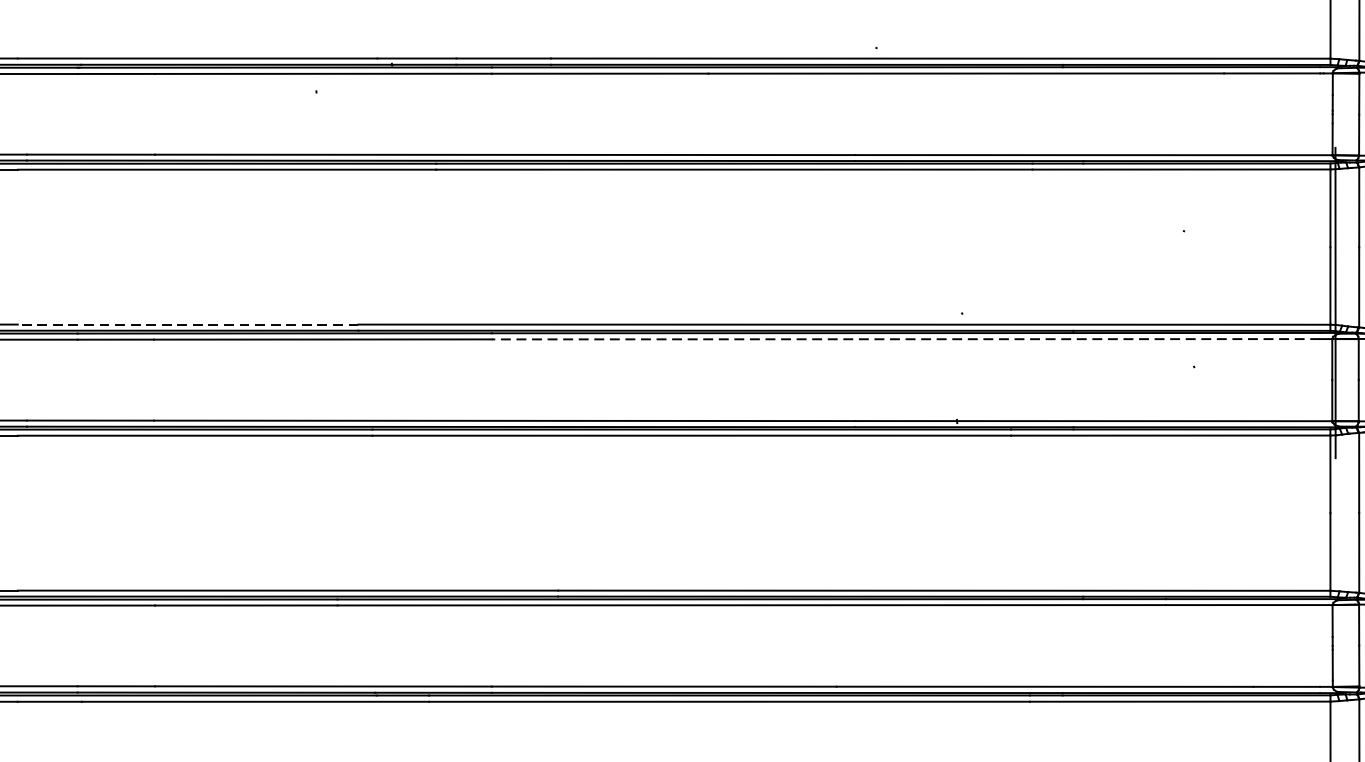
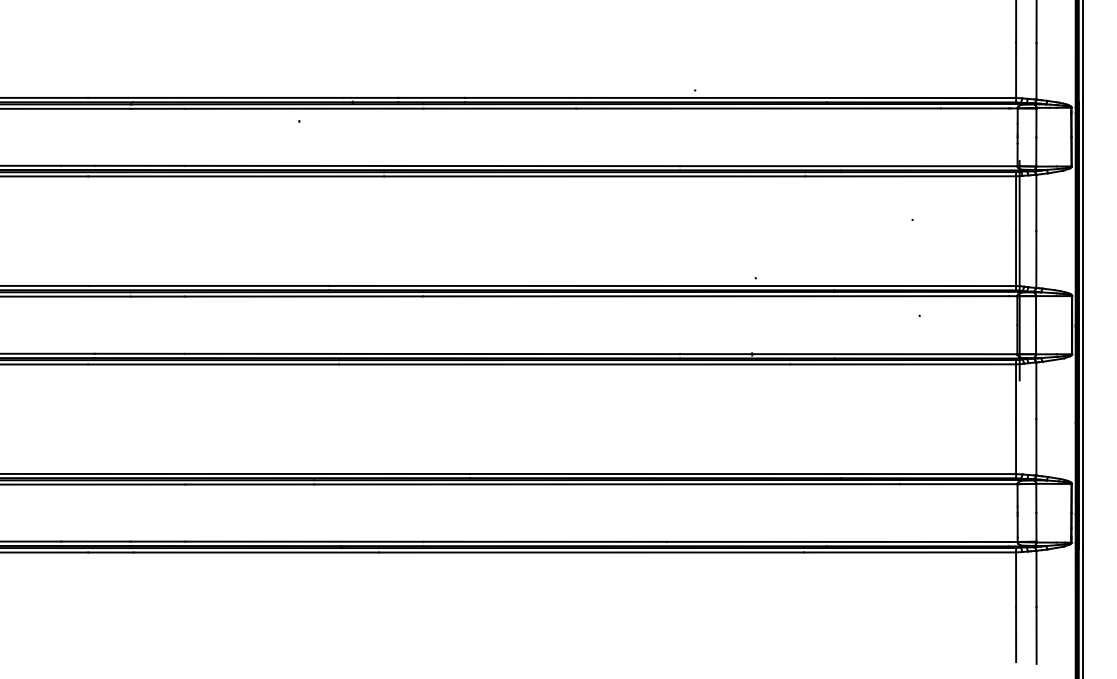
line: (187, 323) -> (208, 285), dashed -> solid
line: (906, 339) -> (716, 296), dashed -> solid

